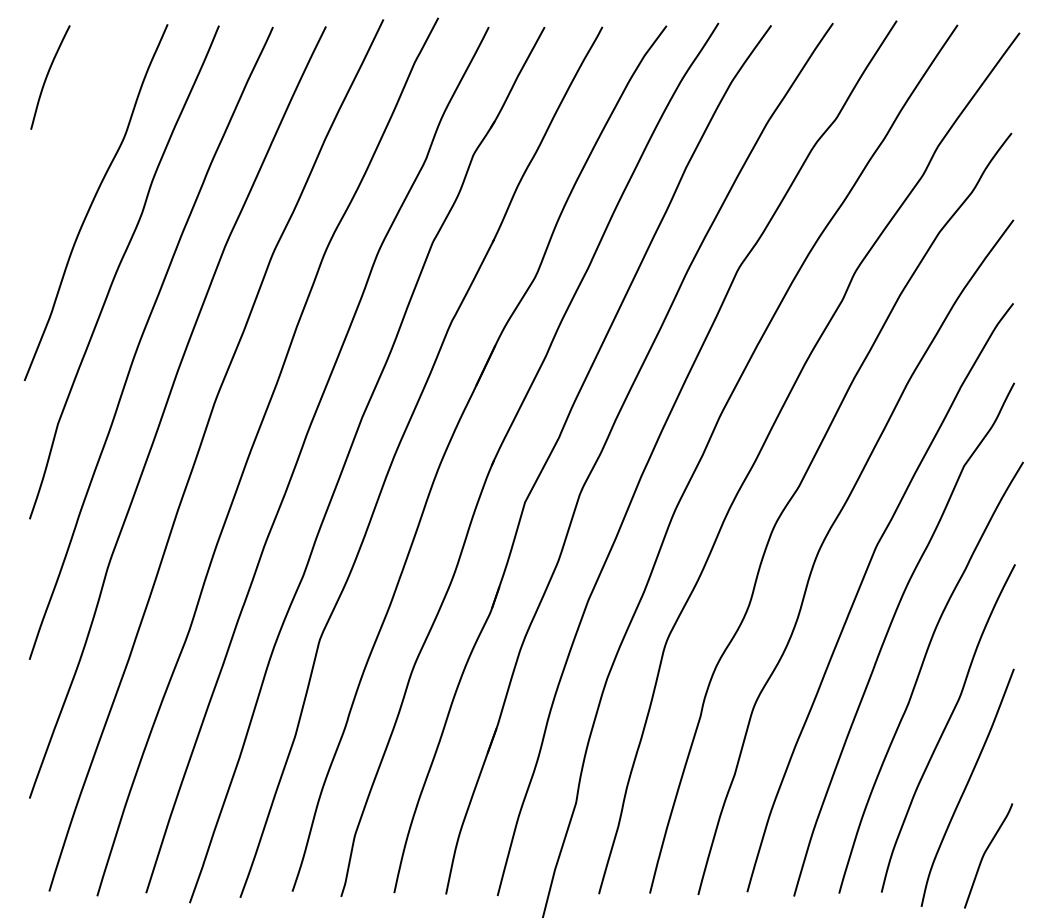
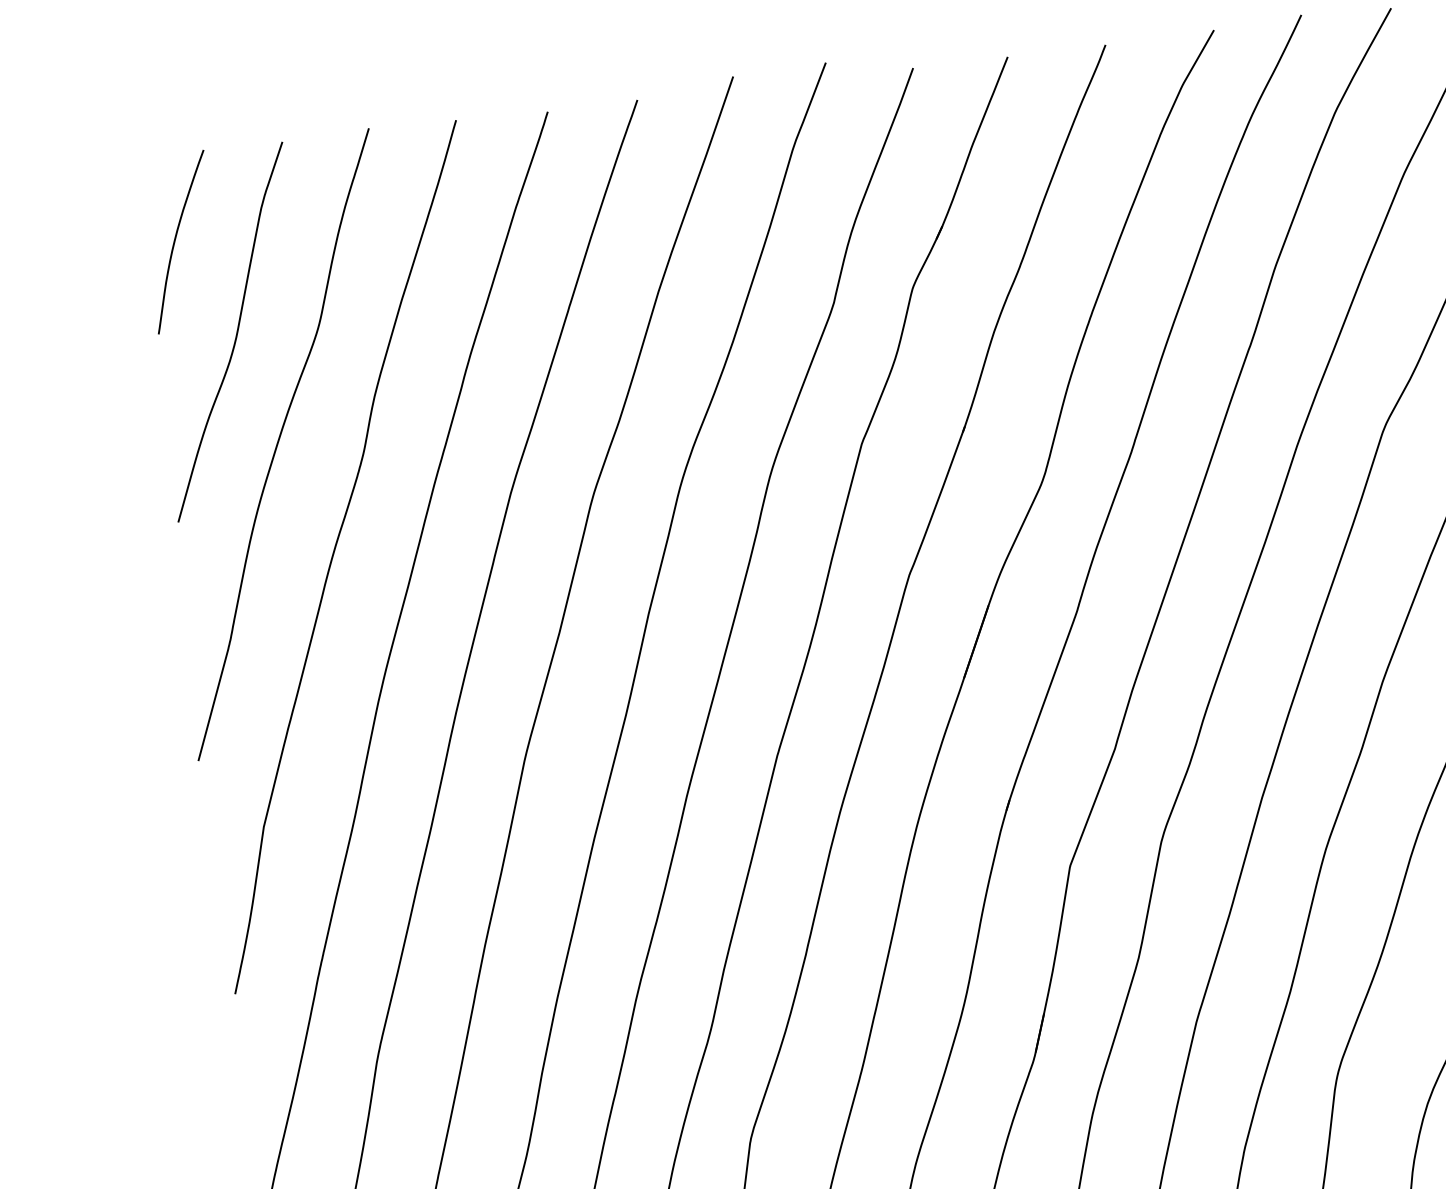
curve: (75, 134) -> (234, 333), added

